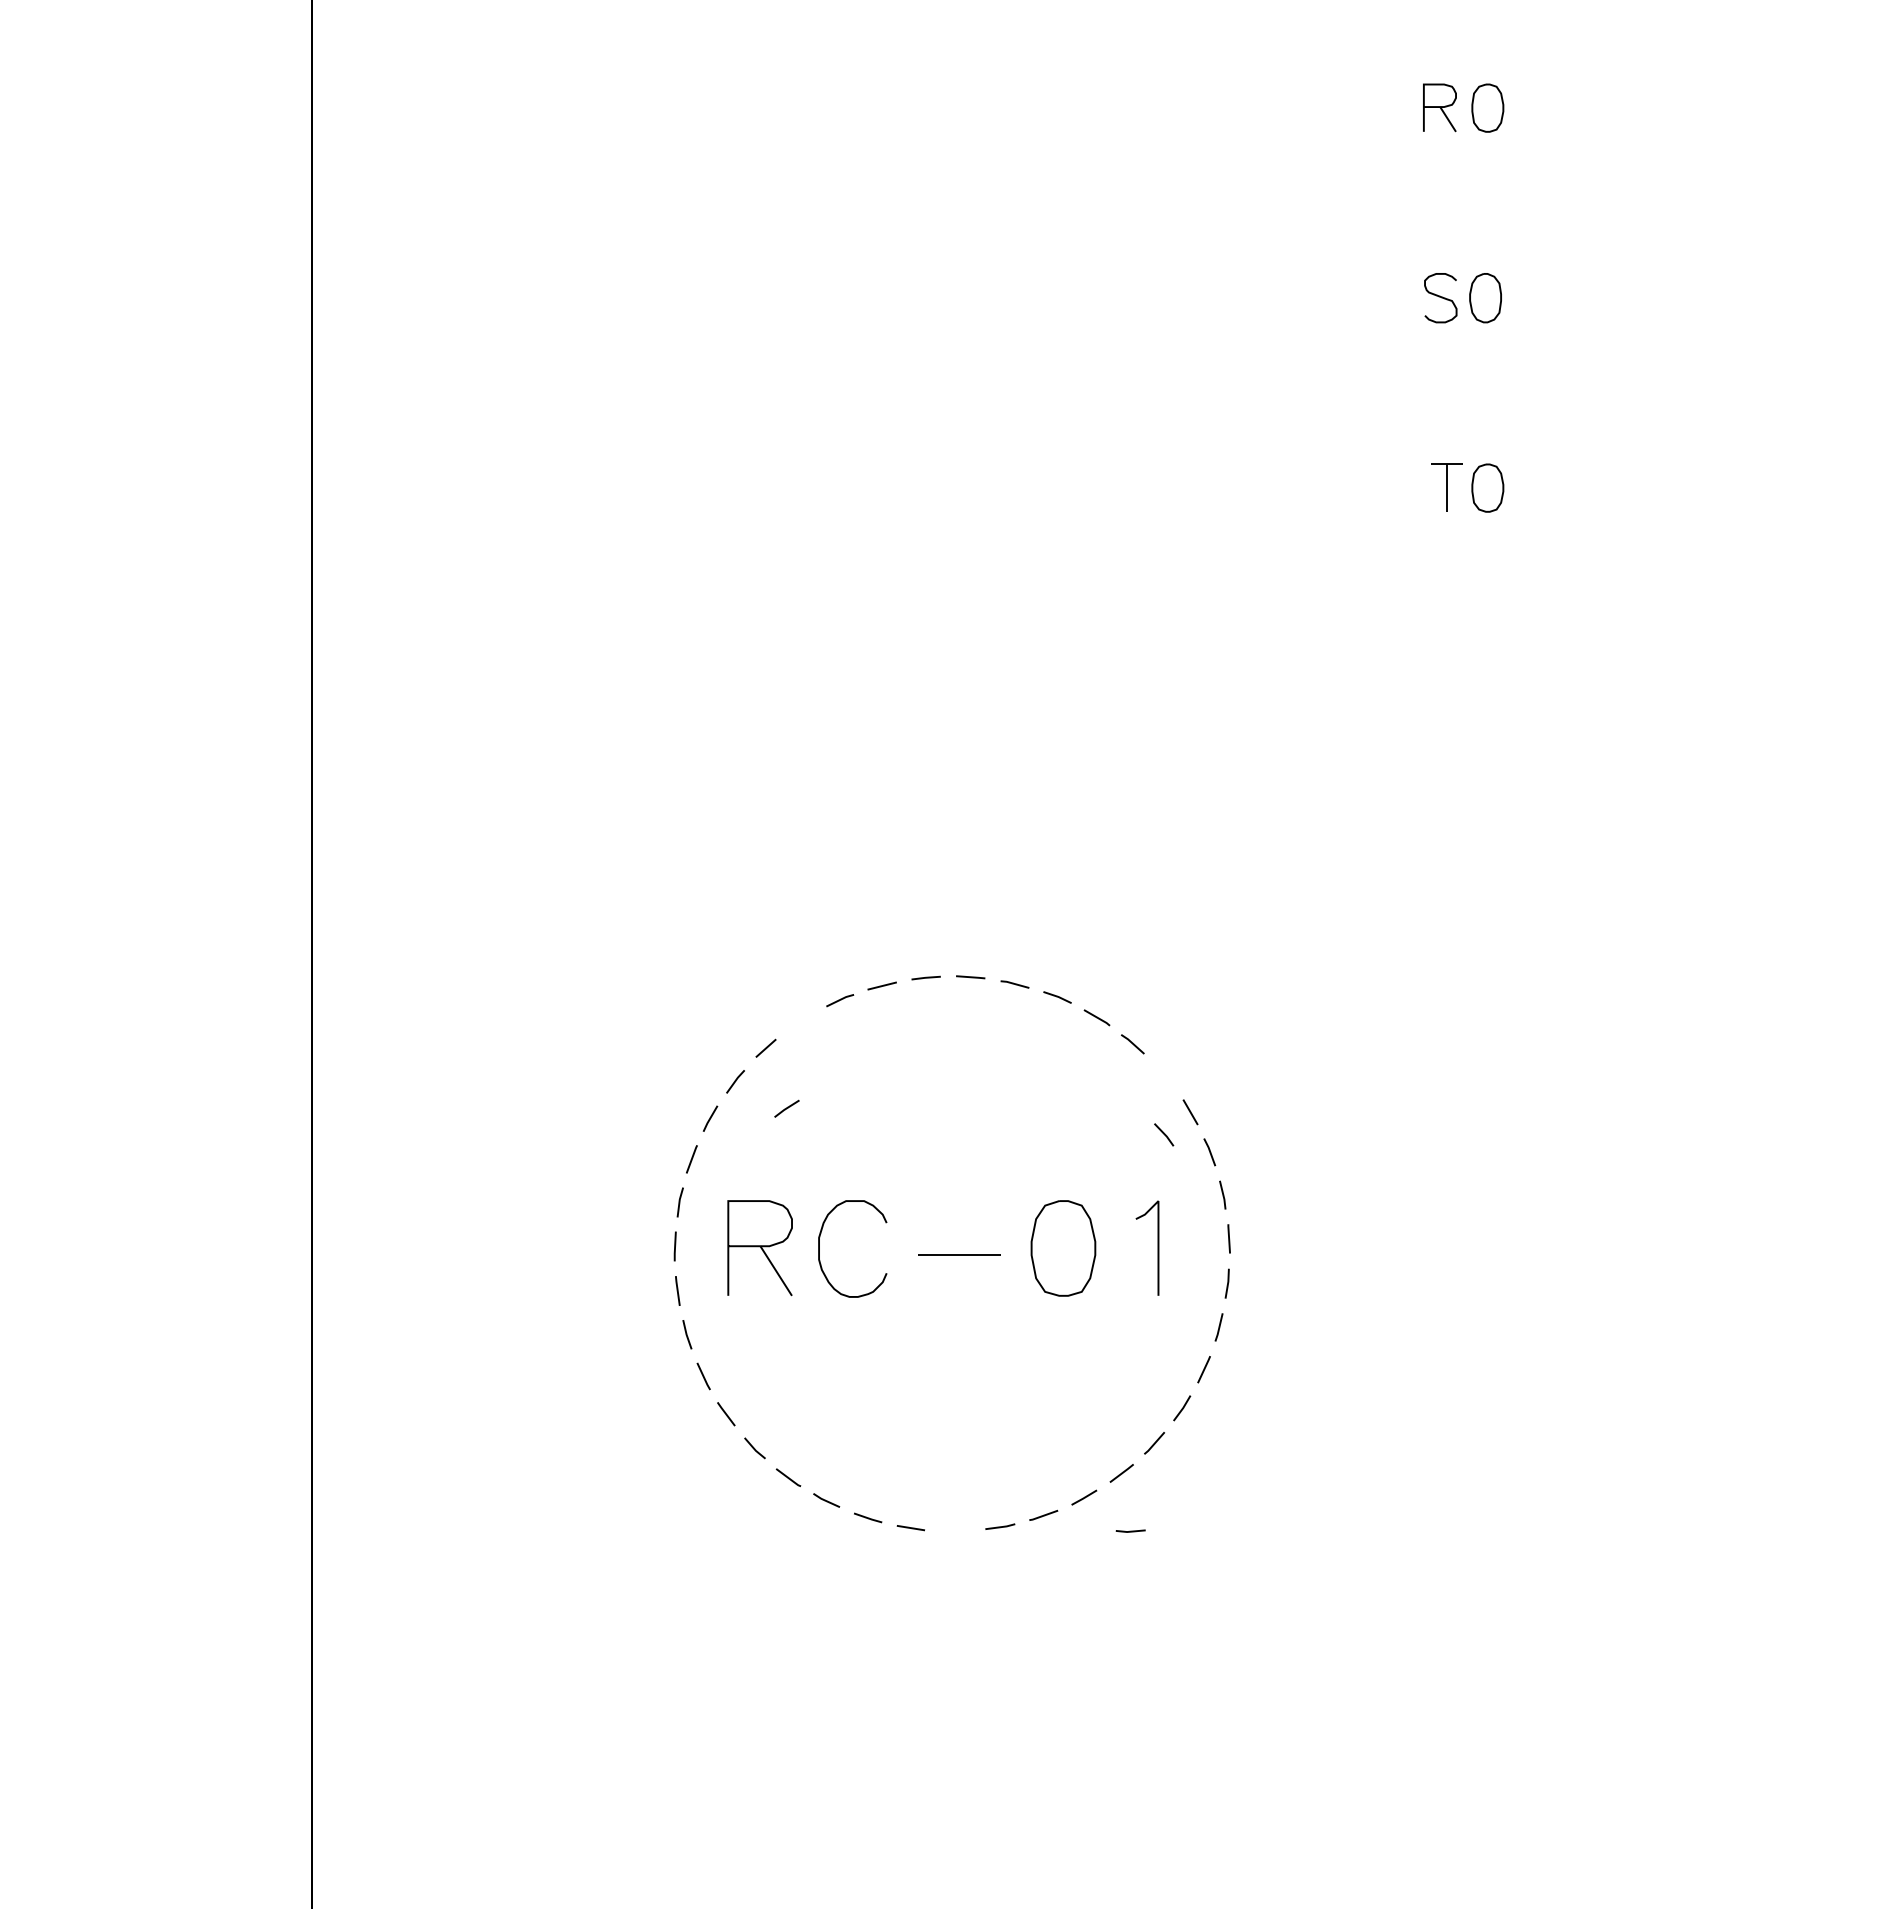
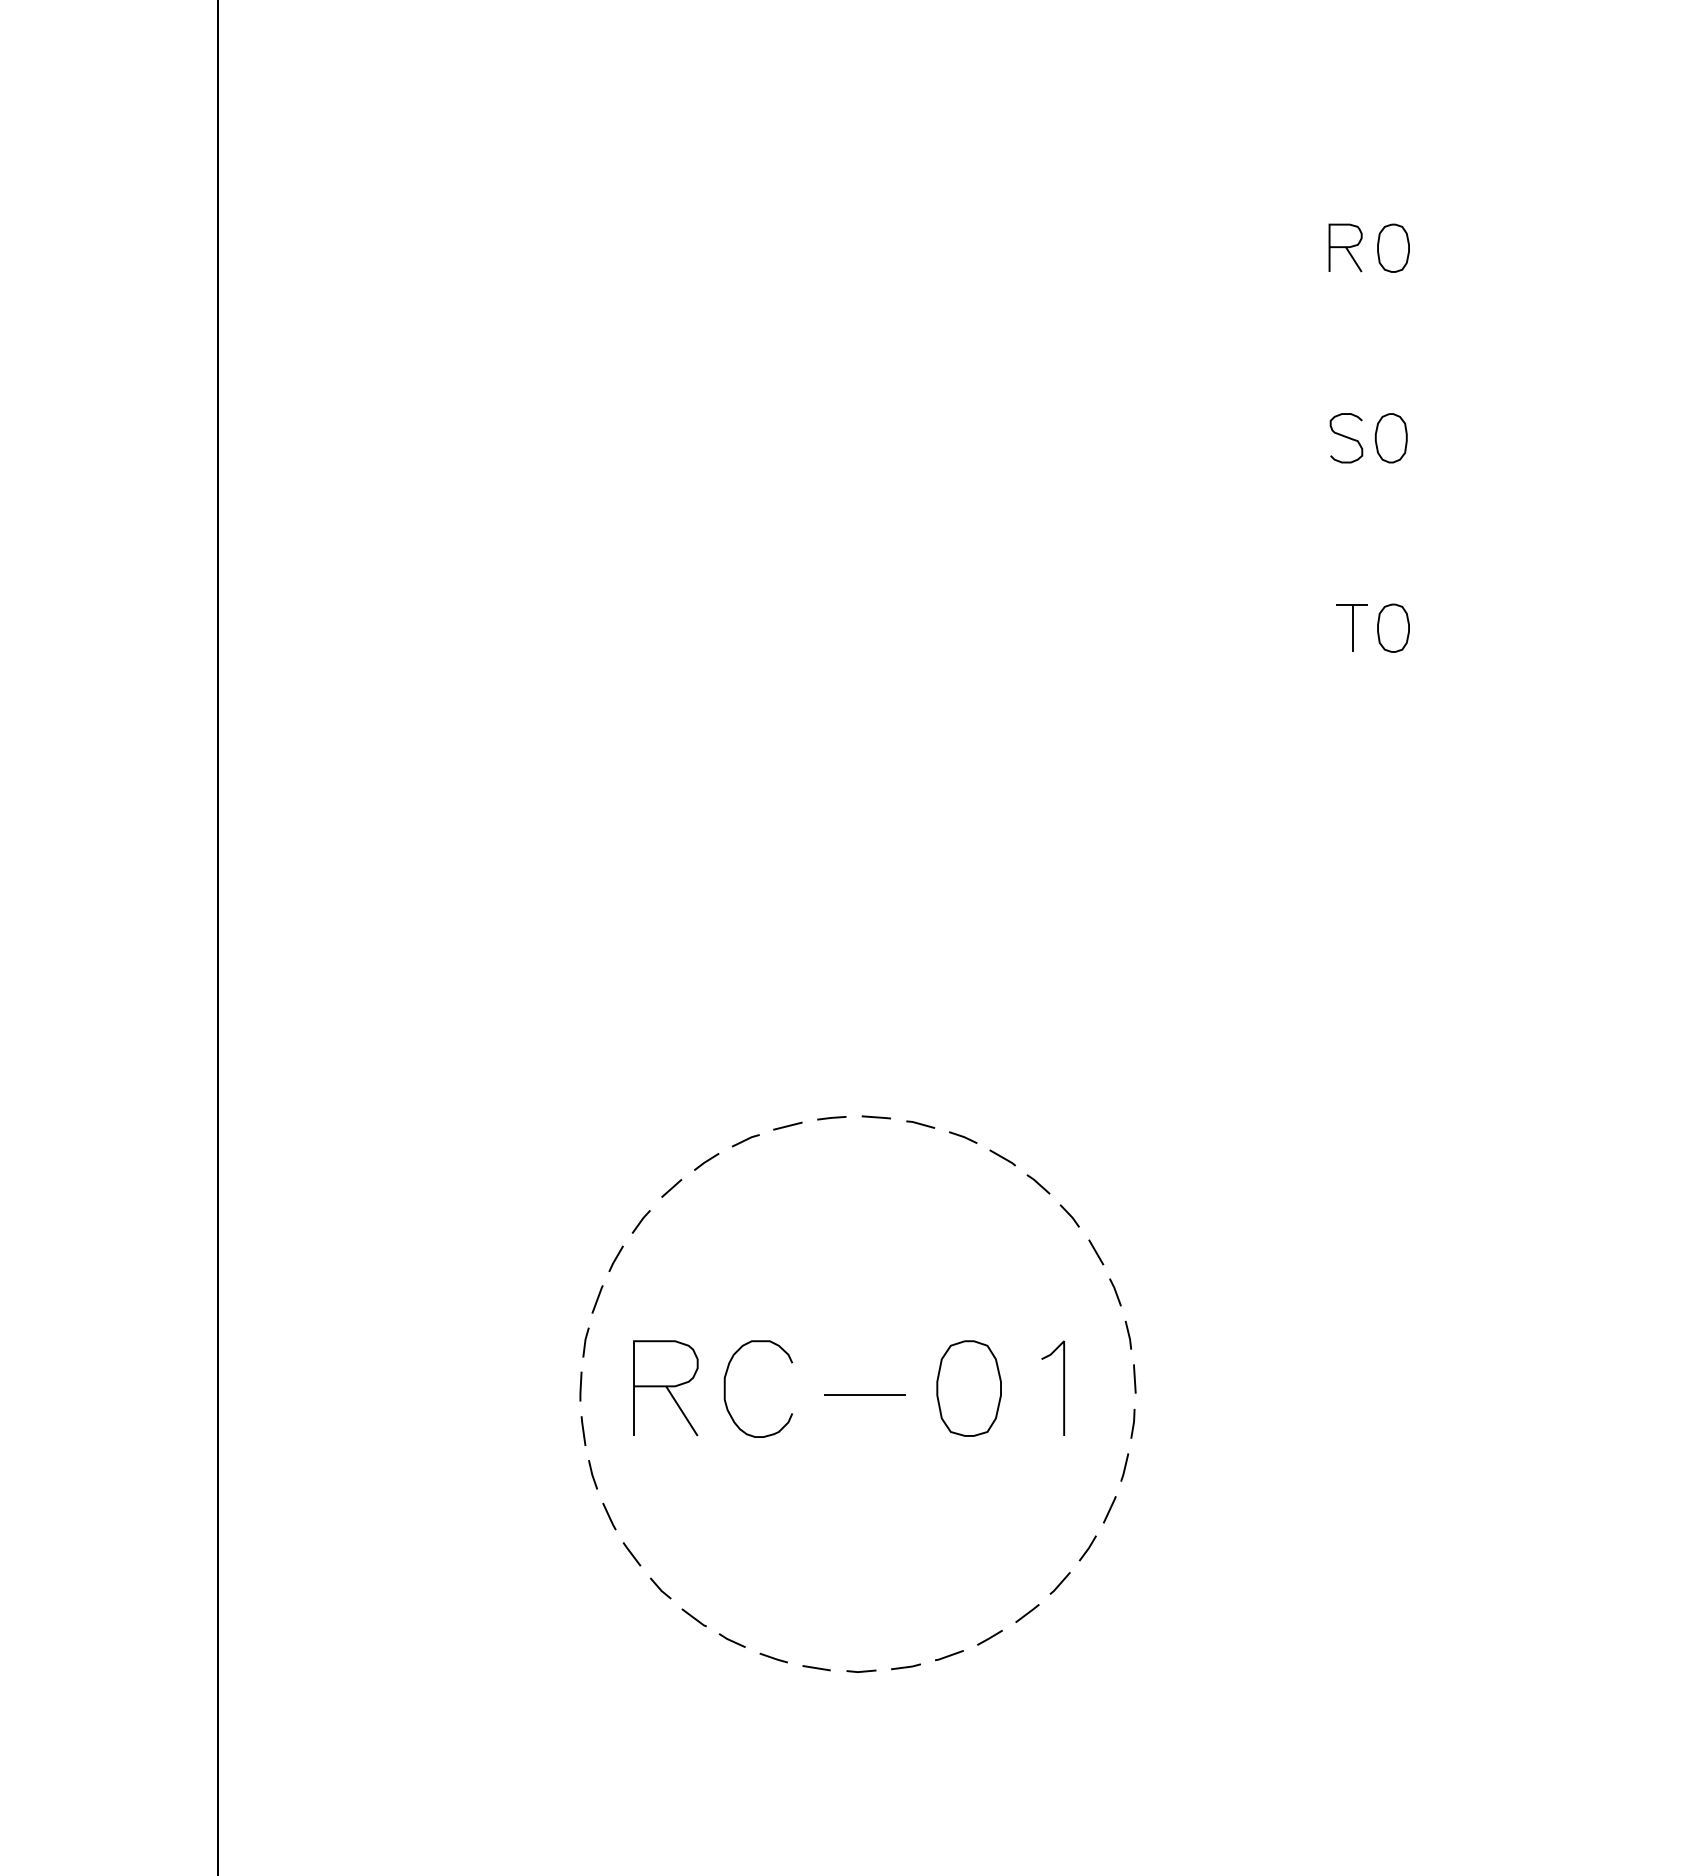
line: (786, 1108) -> (706, 1161), moved
line: (1164, 1134) -> (1070, 1215), moved
line: (1130, 1530) -> (861, 1670), moved

